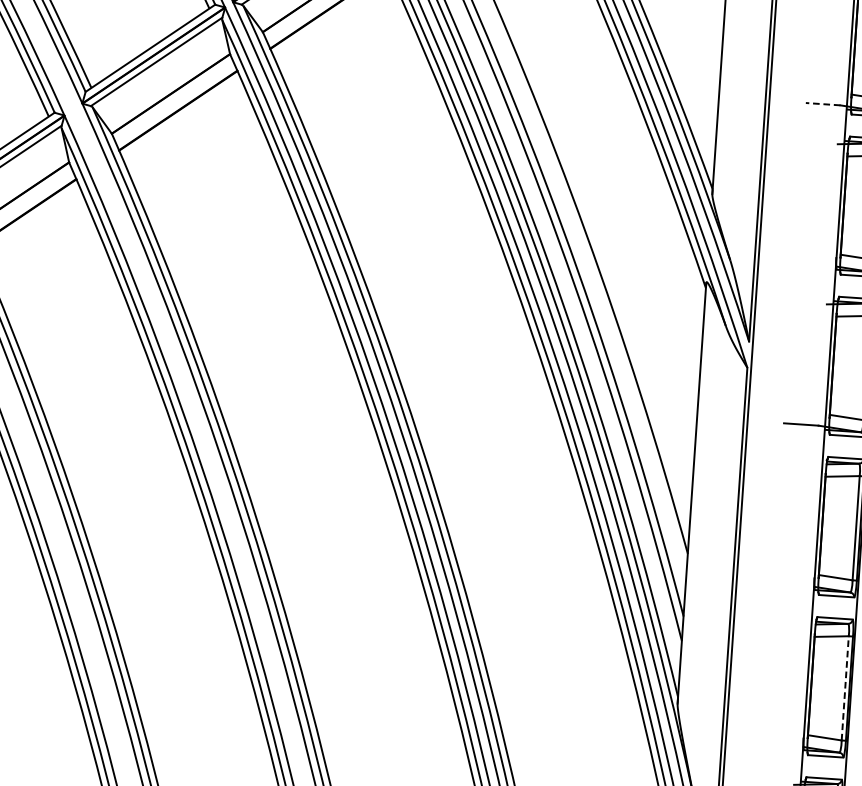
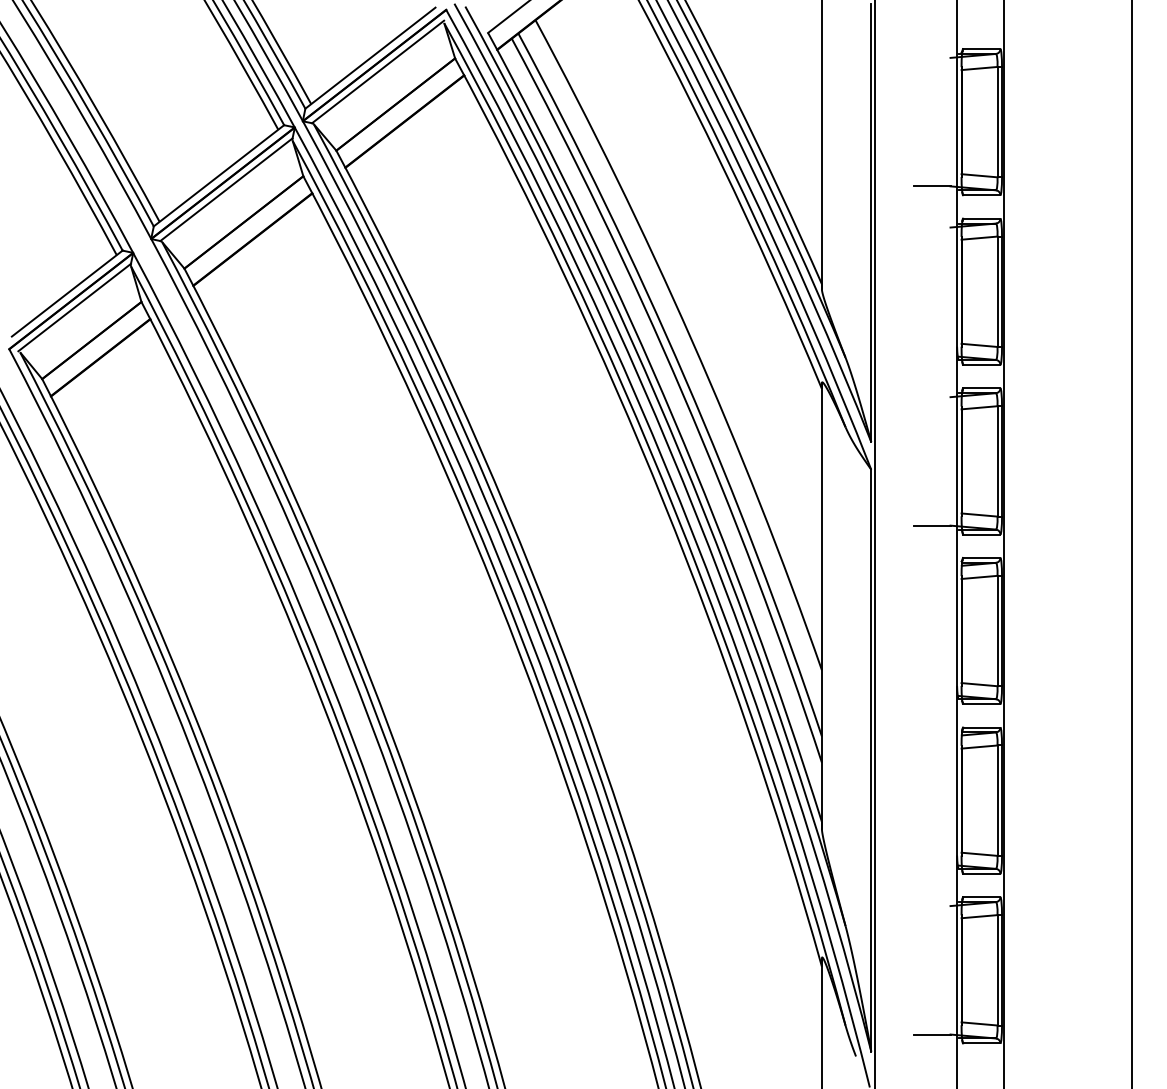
line: (822, 104) -> (931, 186), dashed -> solid
line: (845, 688) -> (997, 800), dashed -> solid

